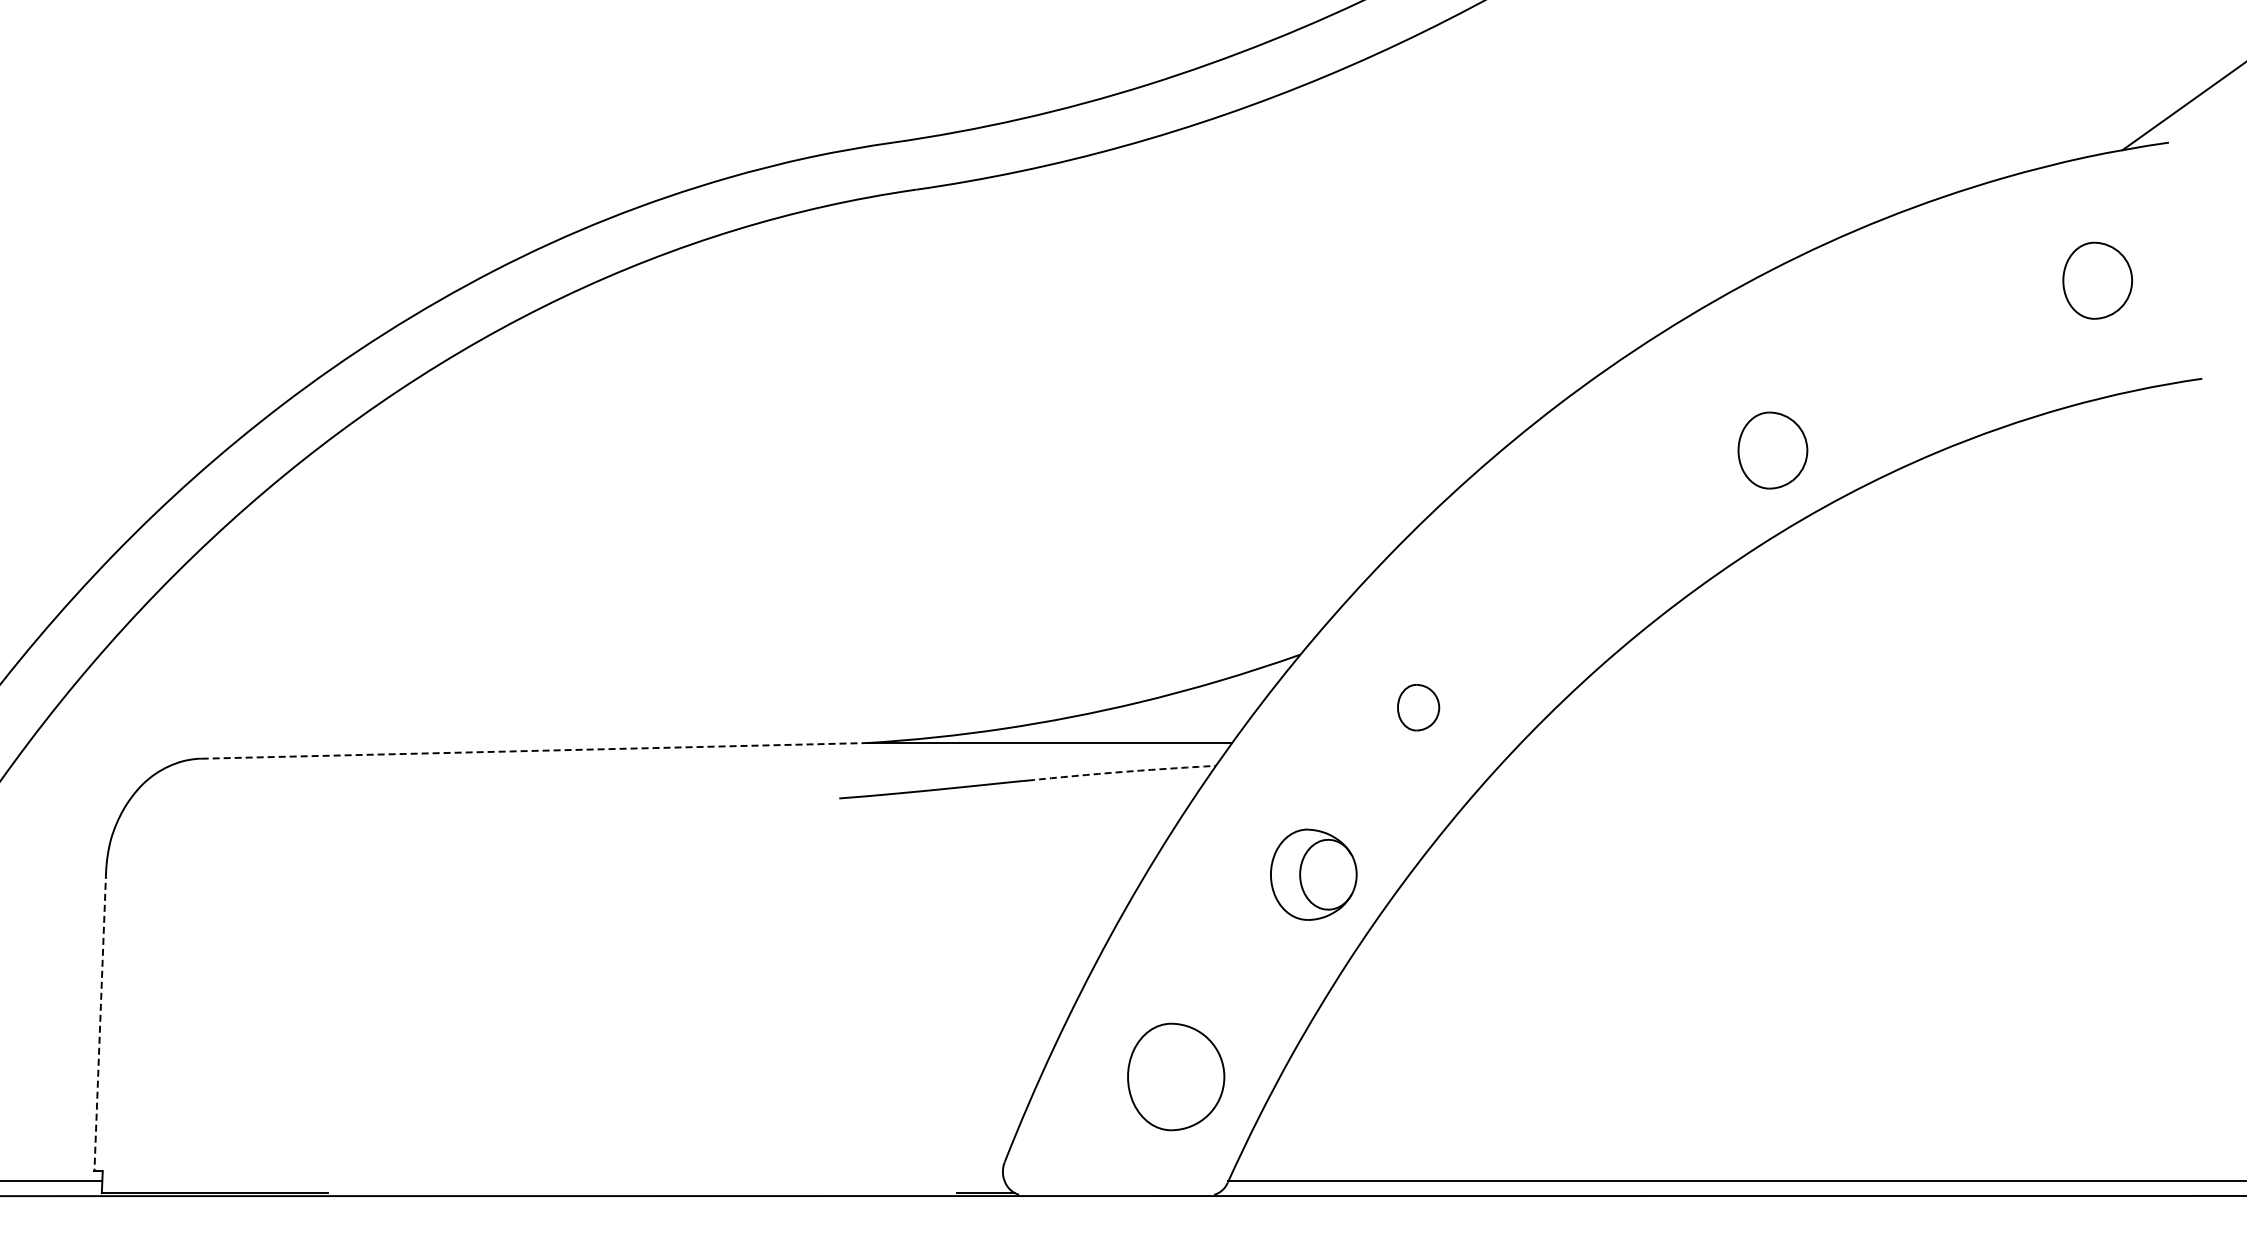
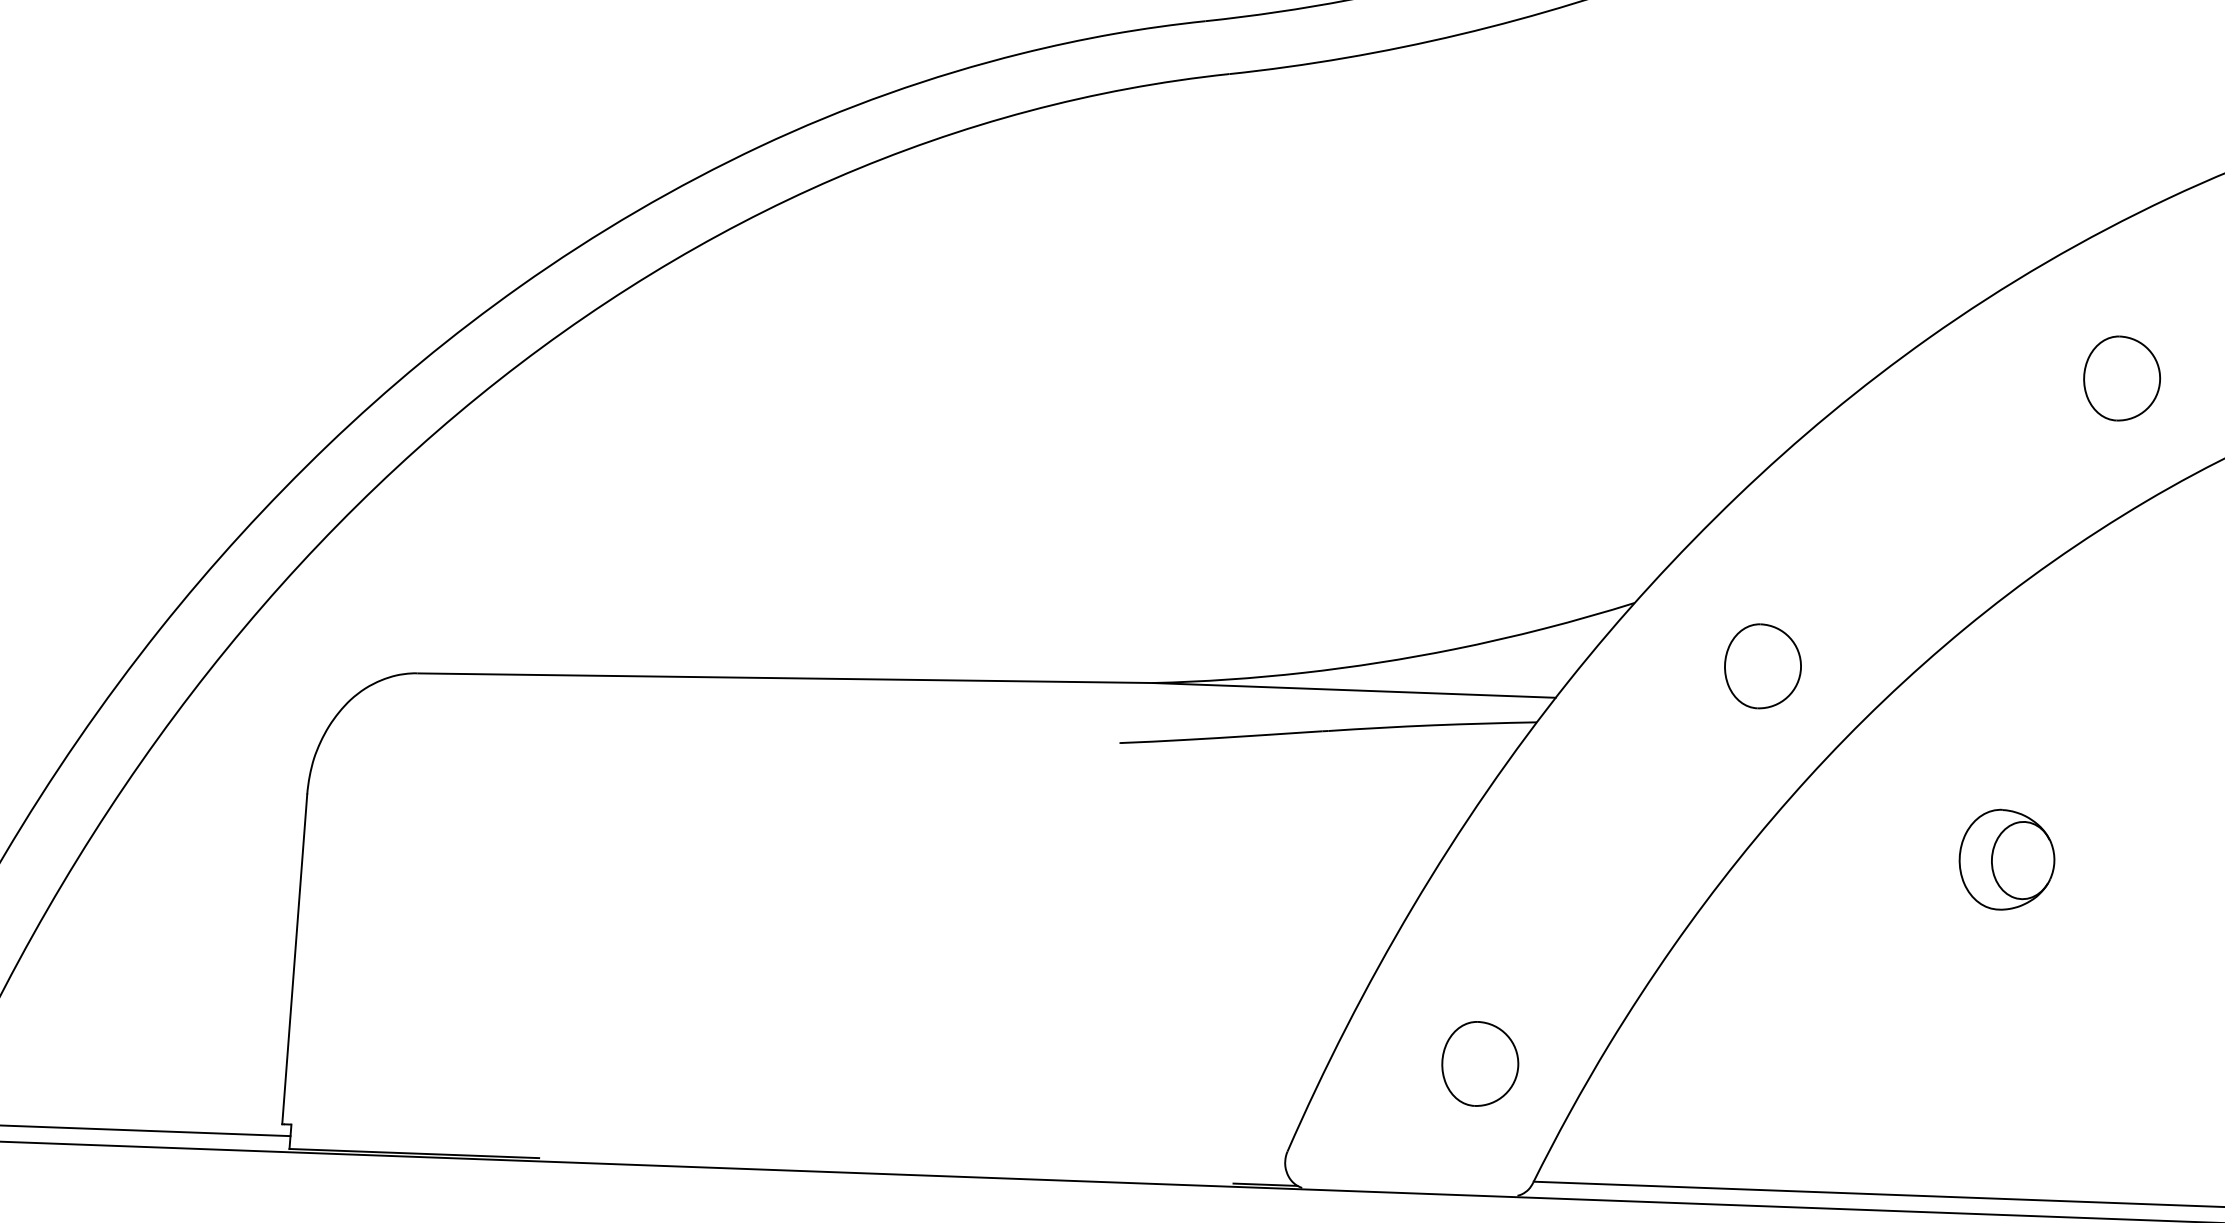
part: (1772, 450) -> (2121, 378), moved
part: (1418, 707) -> (1762, 666), size x1.67
line: (533, 750) -> (784, 677), dashed -> solid
line: (1121, 772) -> (1432, 725), dashed -> solid
part: (1313, 874) -> (2006, 859), moved
line: (100, 1021) -> (294, 959), dashed -> solid
part: (1175, 1076) -> (1479, 1063), size x0.71

